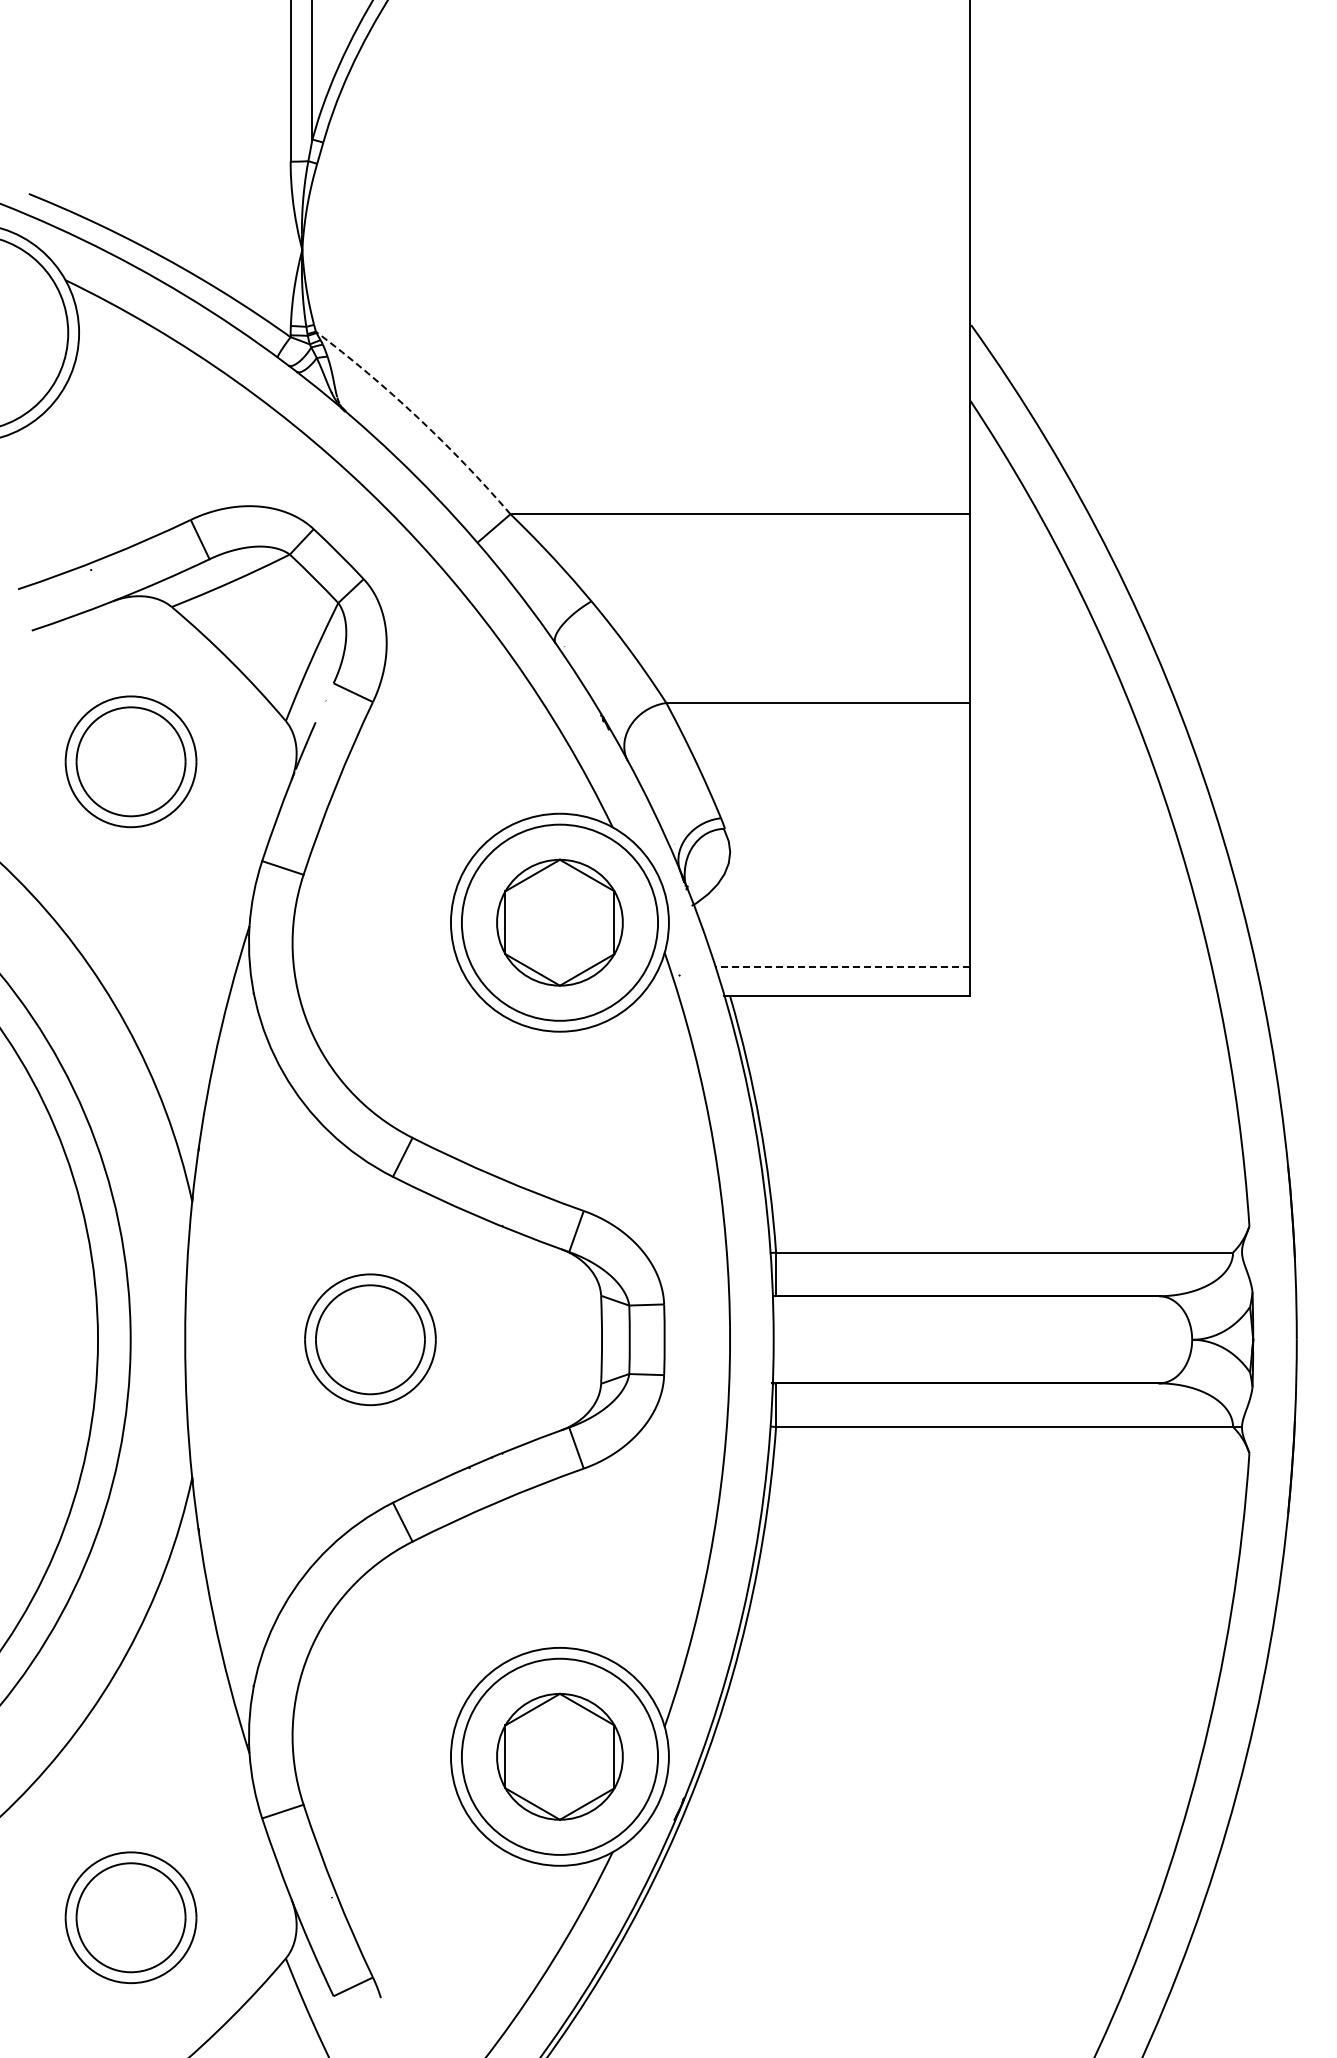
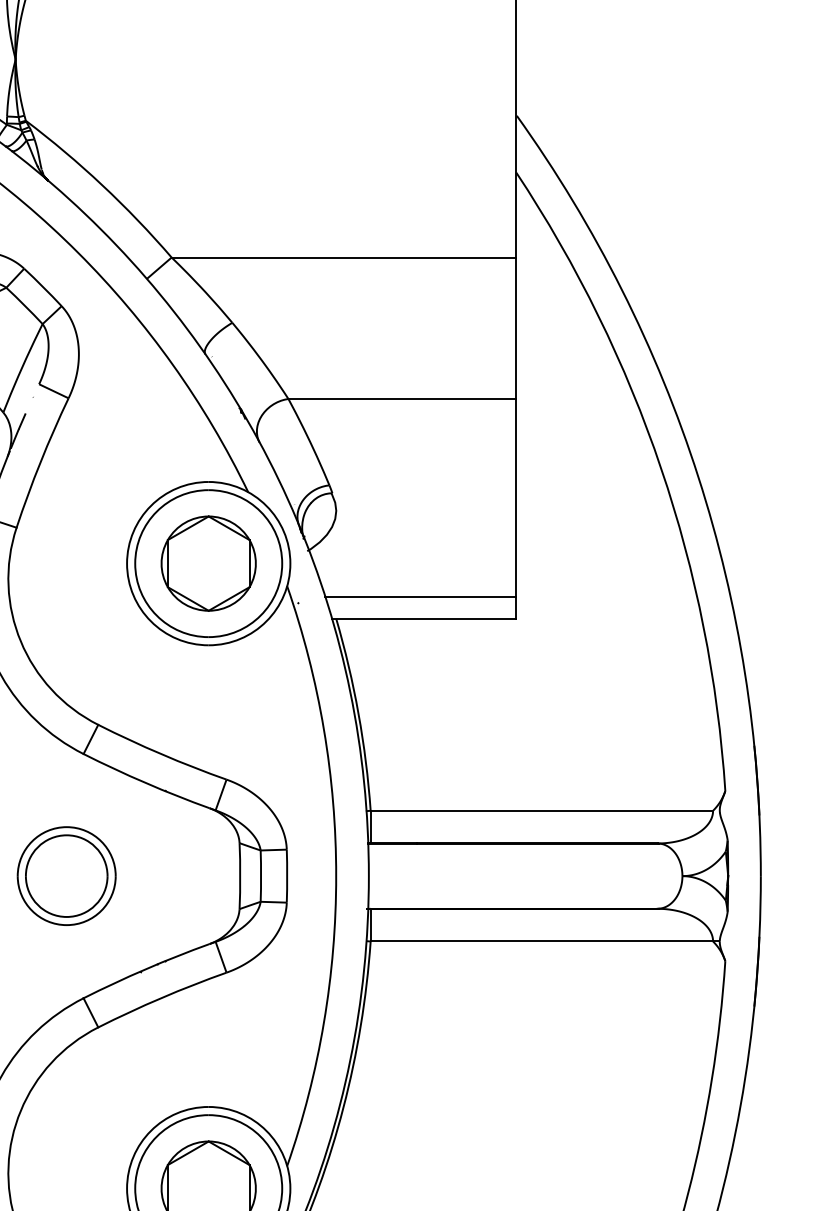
arc: (418, 417) -> (102, 185), dashed -> solid
line: (841, 967) -> (419, 597), dashed -> solid

